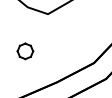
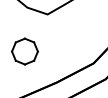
part: (25, 51) -> (25, 51), size x1.67

